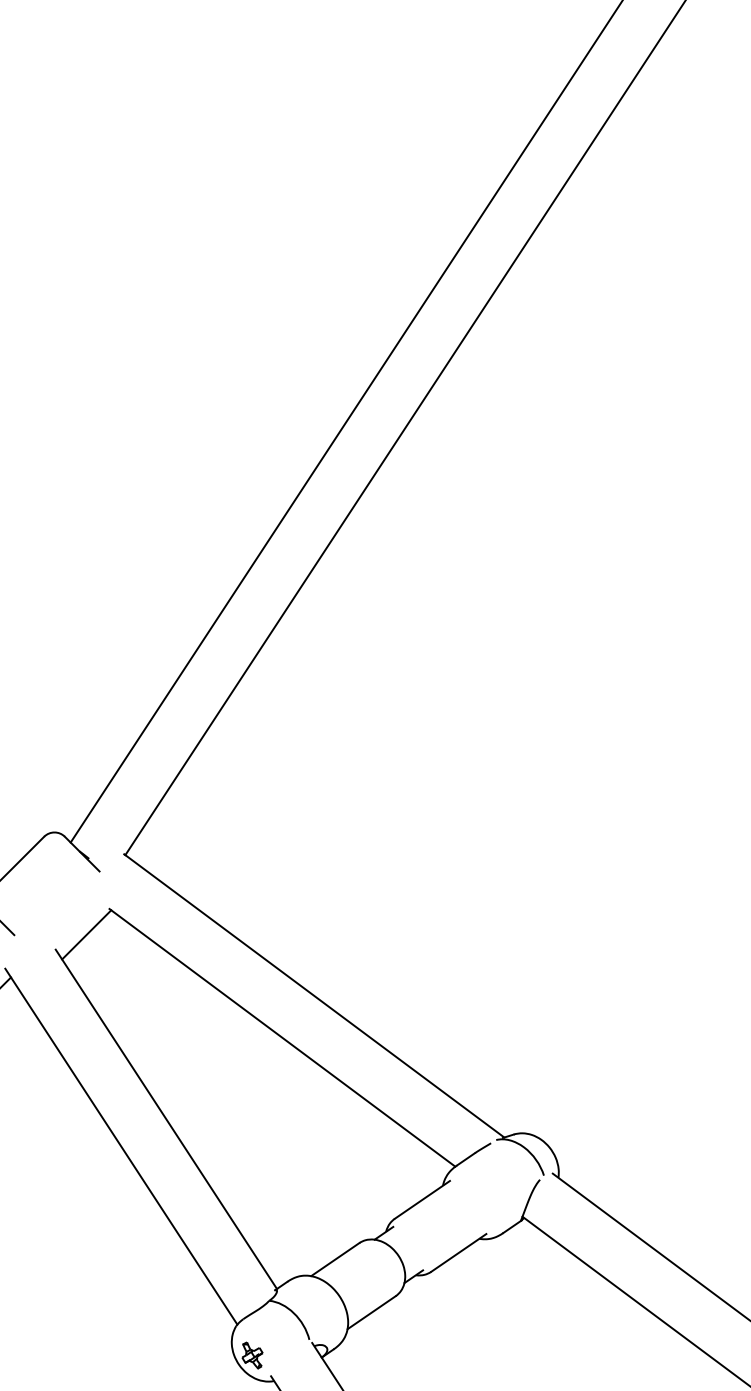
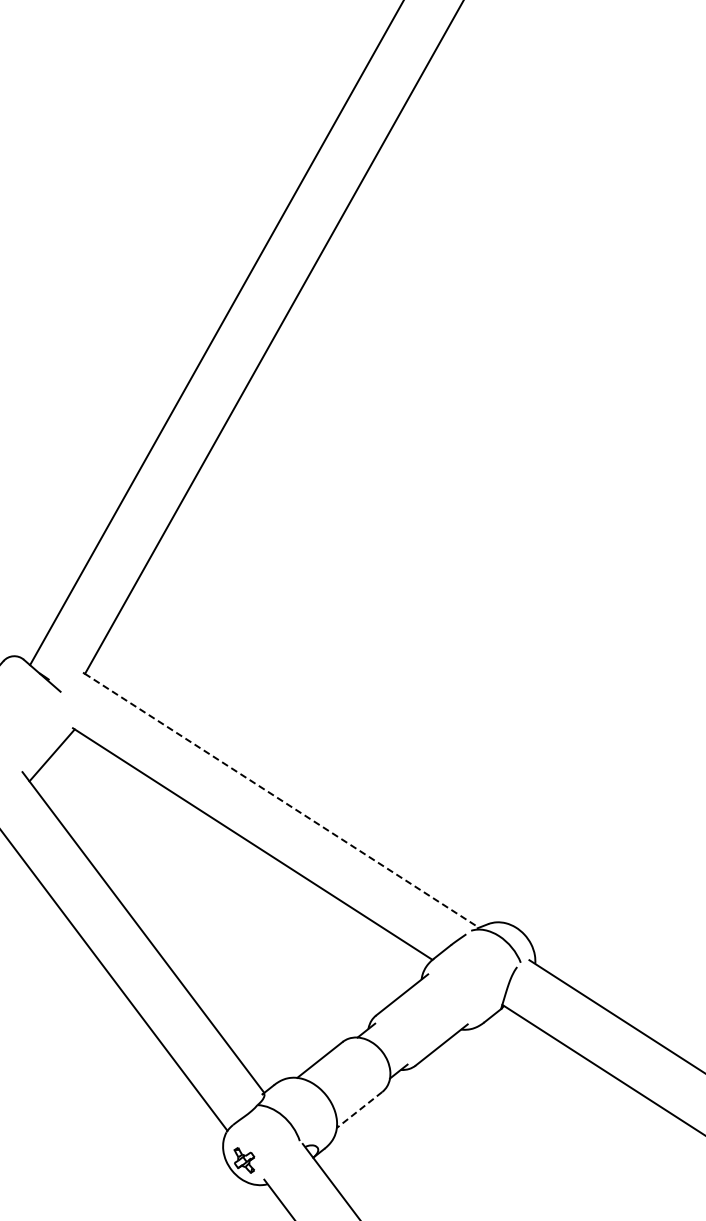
line: (314, 996) -> (281, 801), solid -> dashed
line: (371, 1312) -> (359, 1109), solid -> dashed

